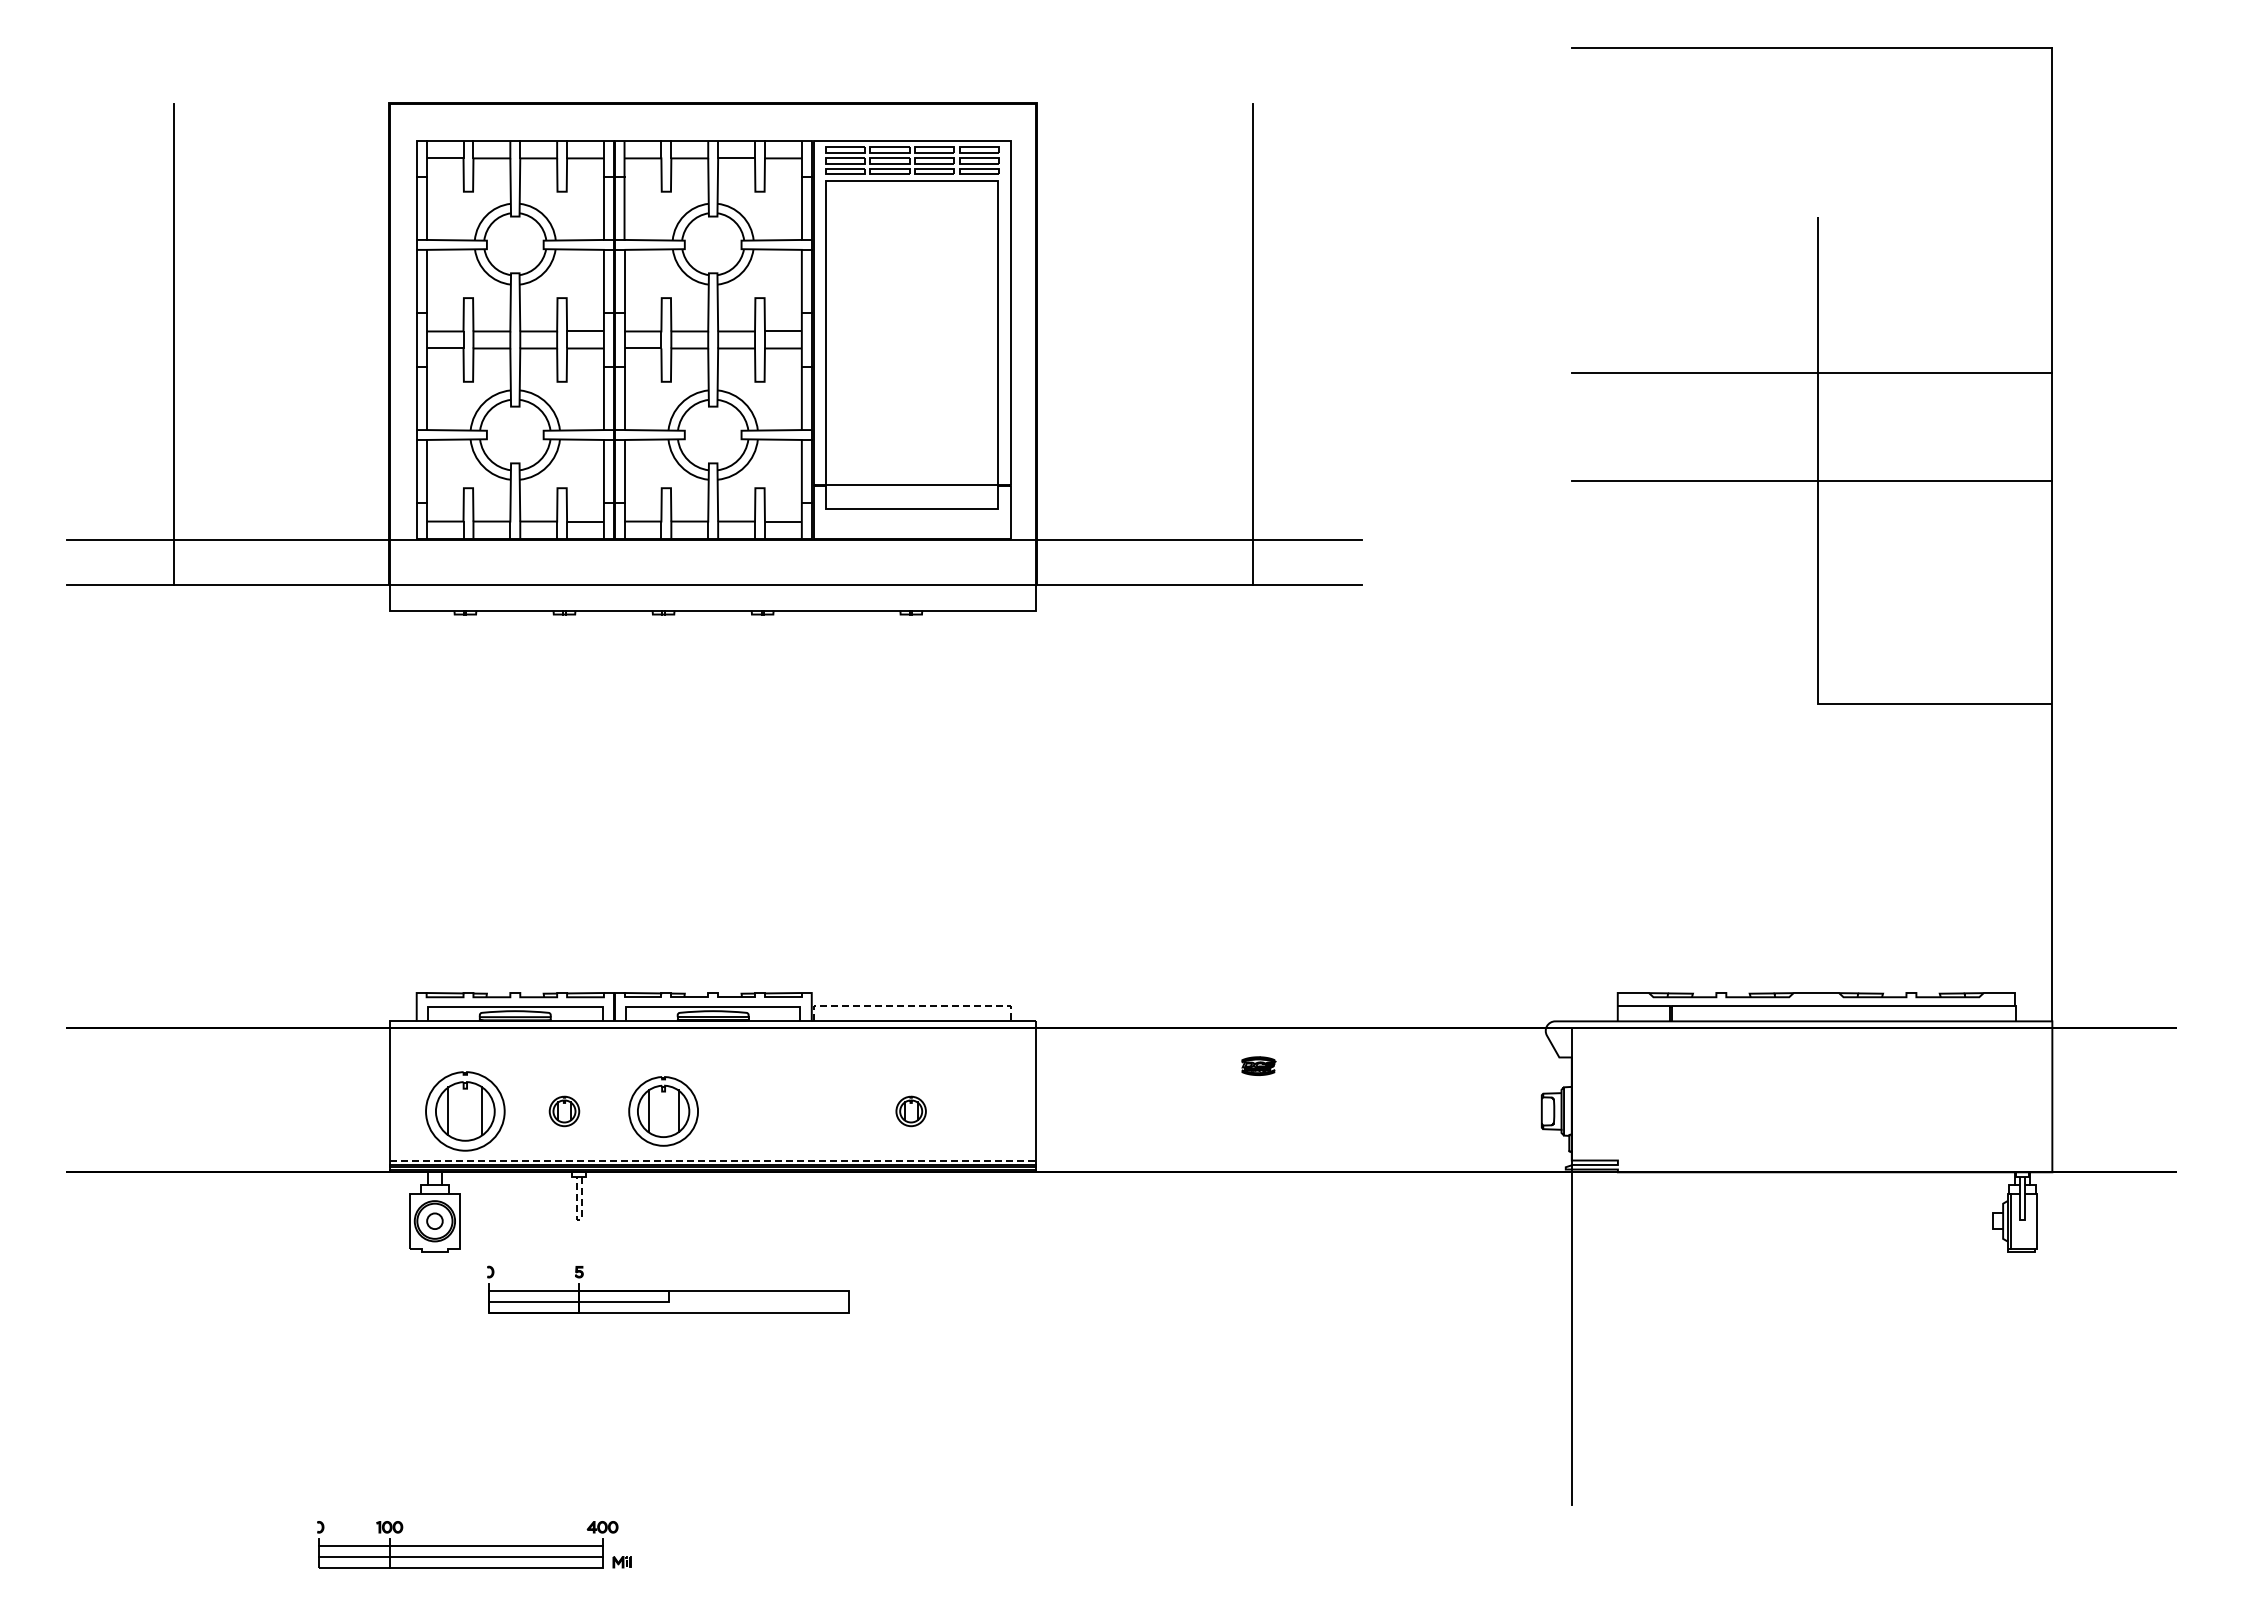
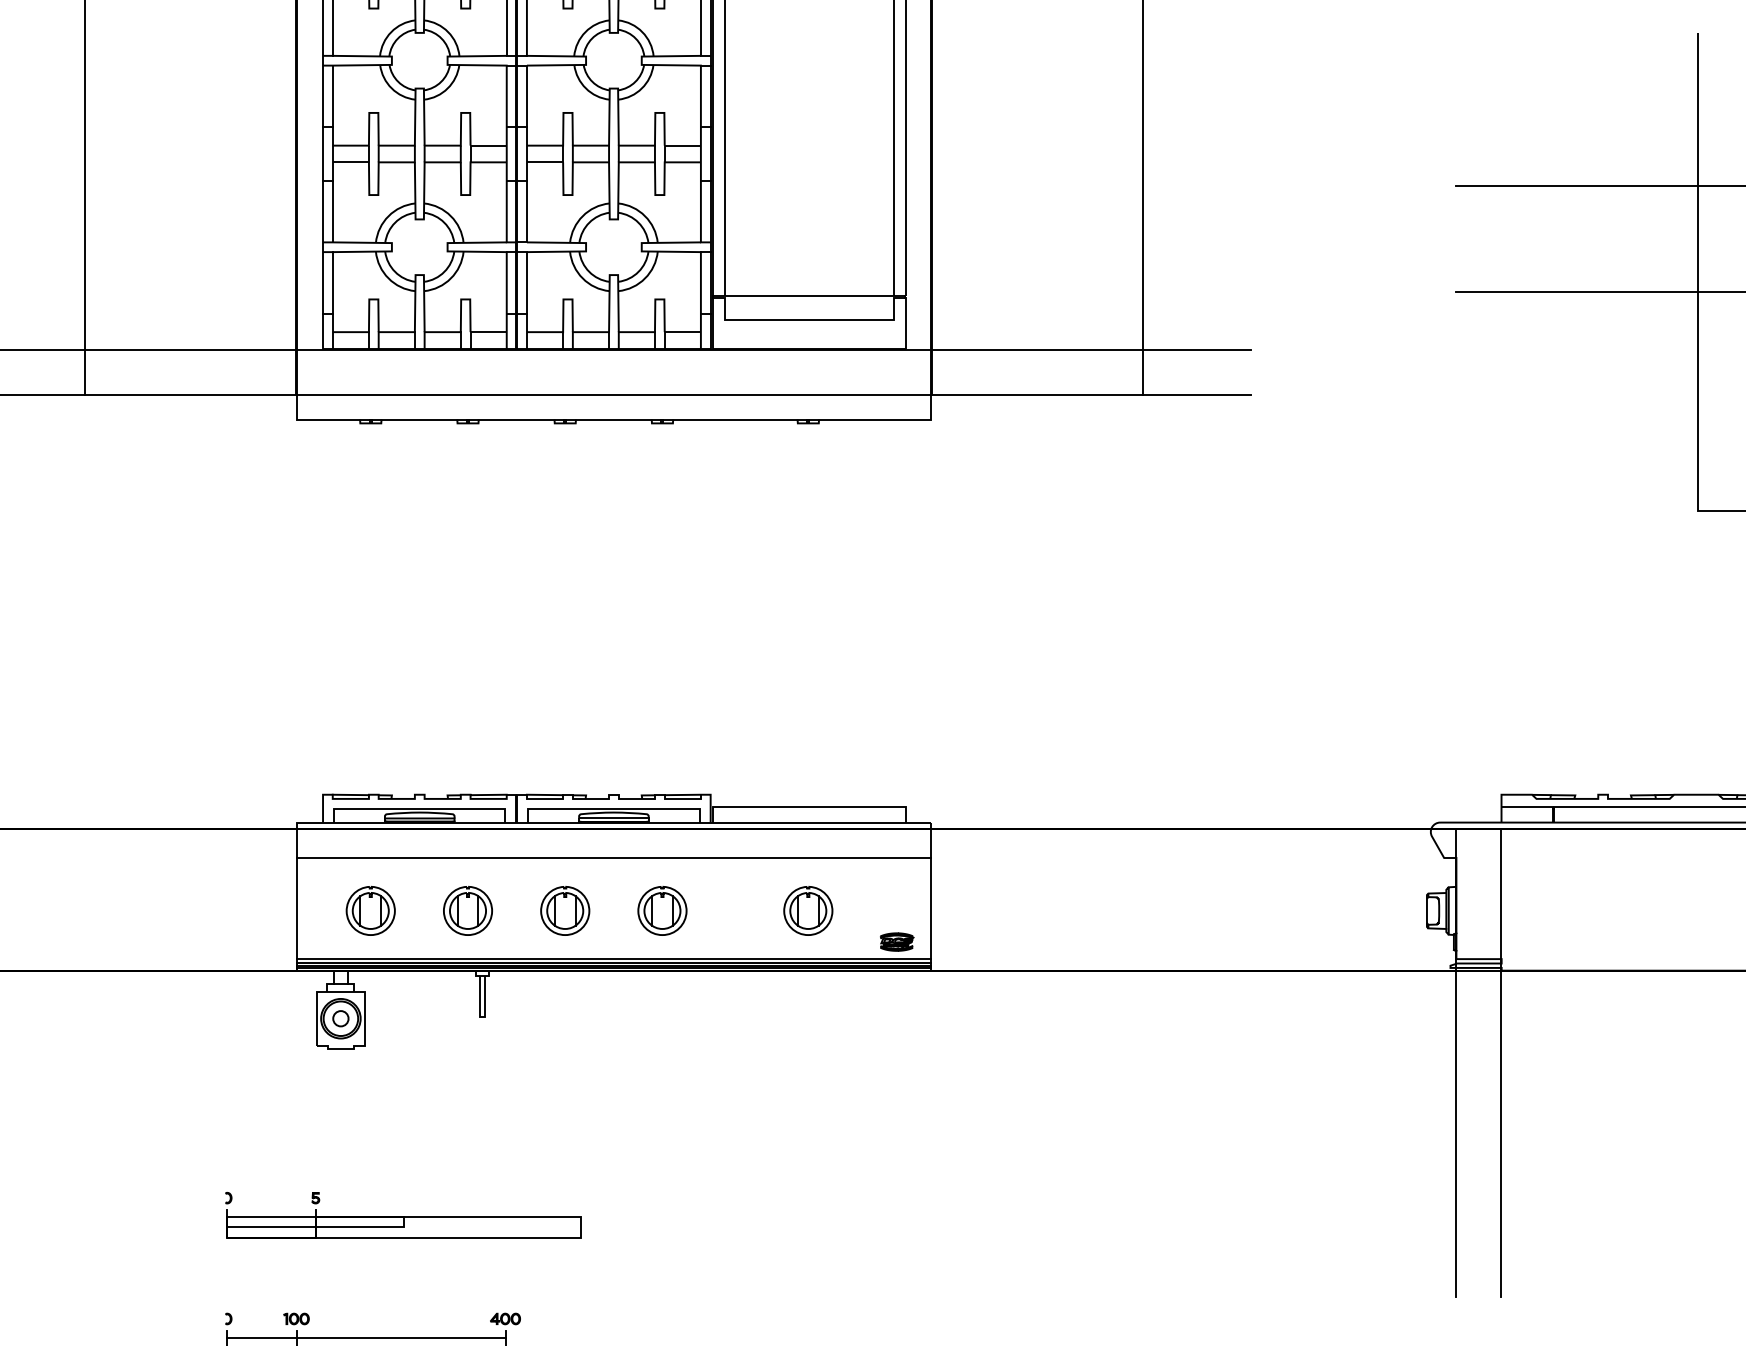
line: (912, 1005) -> (809, 807), dashed -> solid
line: (713, 1057) -> (614, 858), added
part: (1258, 1065) -> (896, 941), moved
part: (465, 1111) -> (370, 911), size x0.62
part: (564, 1111) -> (468, 911), size x1.67
part: (663, 1111) -> (565, 911), size x0.71
part: (762, 1111) -> (662, 911), added
part: (910, 1111) -> (807, 911), size x1.67
line: (713, 1160) -> (614, 959), dashed -> solid
line: (578, 1219) -> (481, 1016), dashed -> solid
line: (1616, 1266) -> (1500, 1063), added
part: (668, 1289) -> (403, 1215), moved

